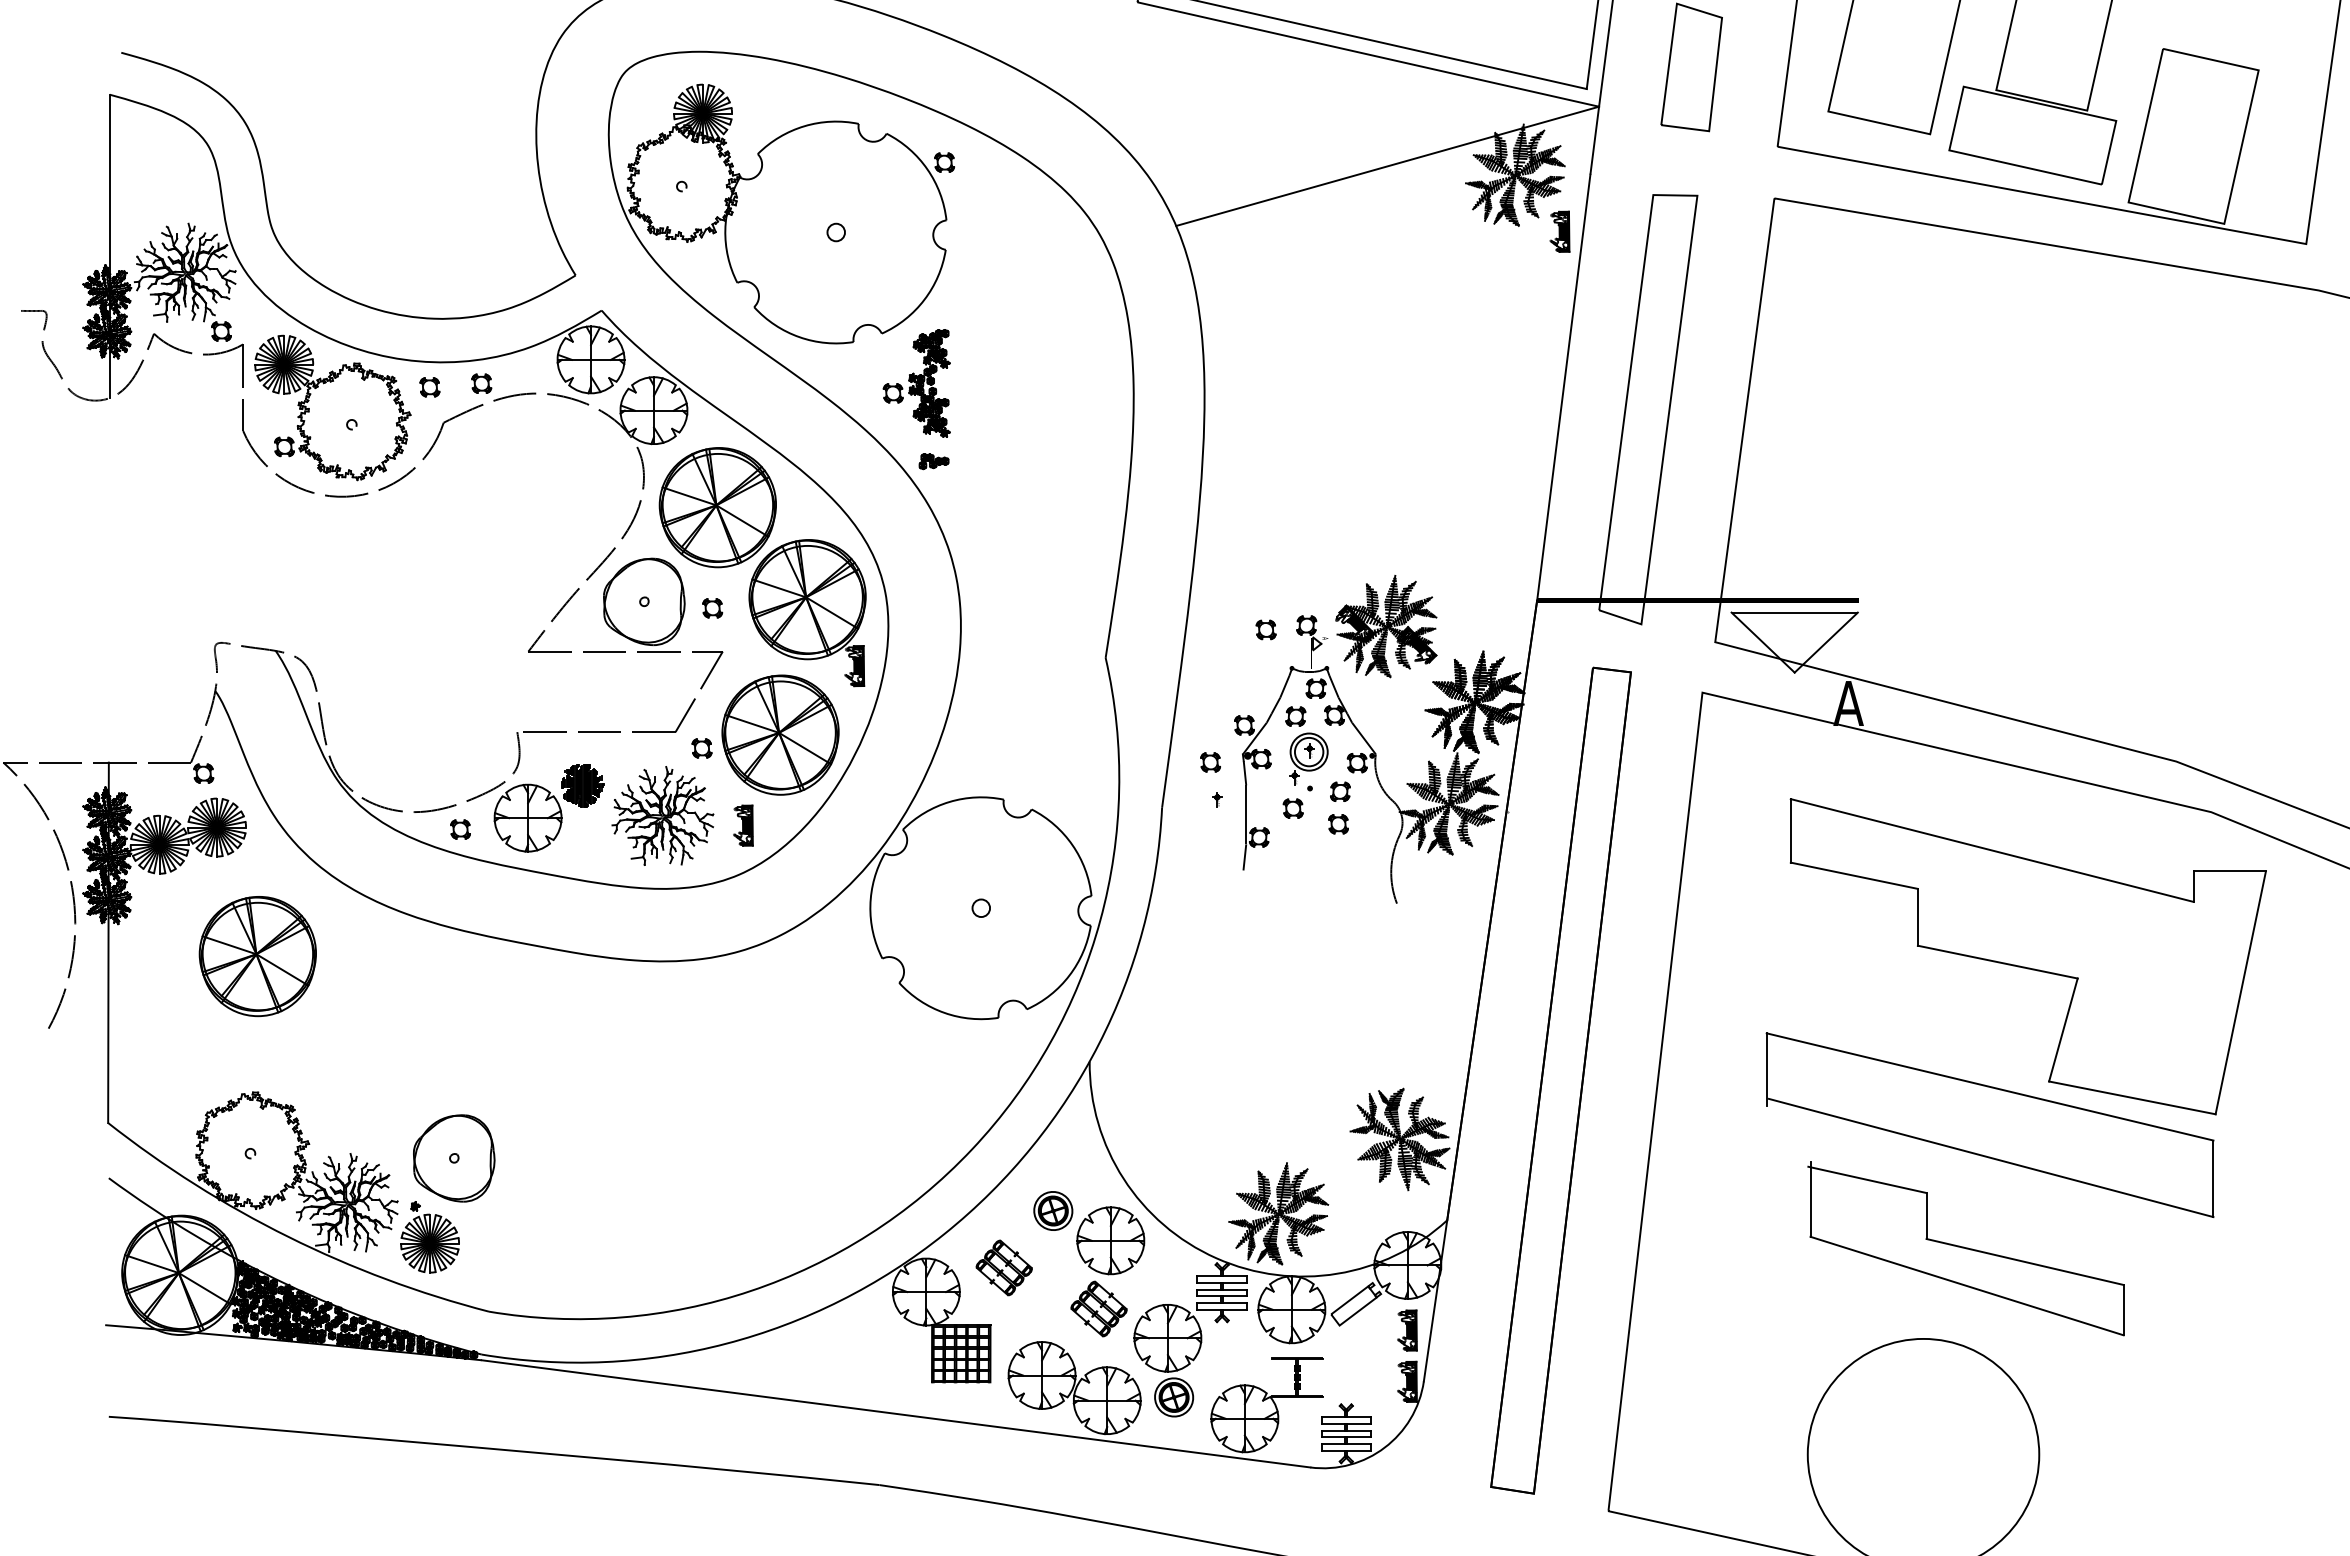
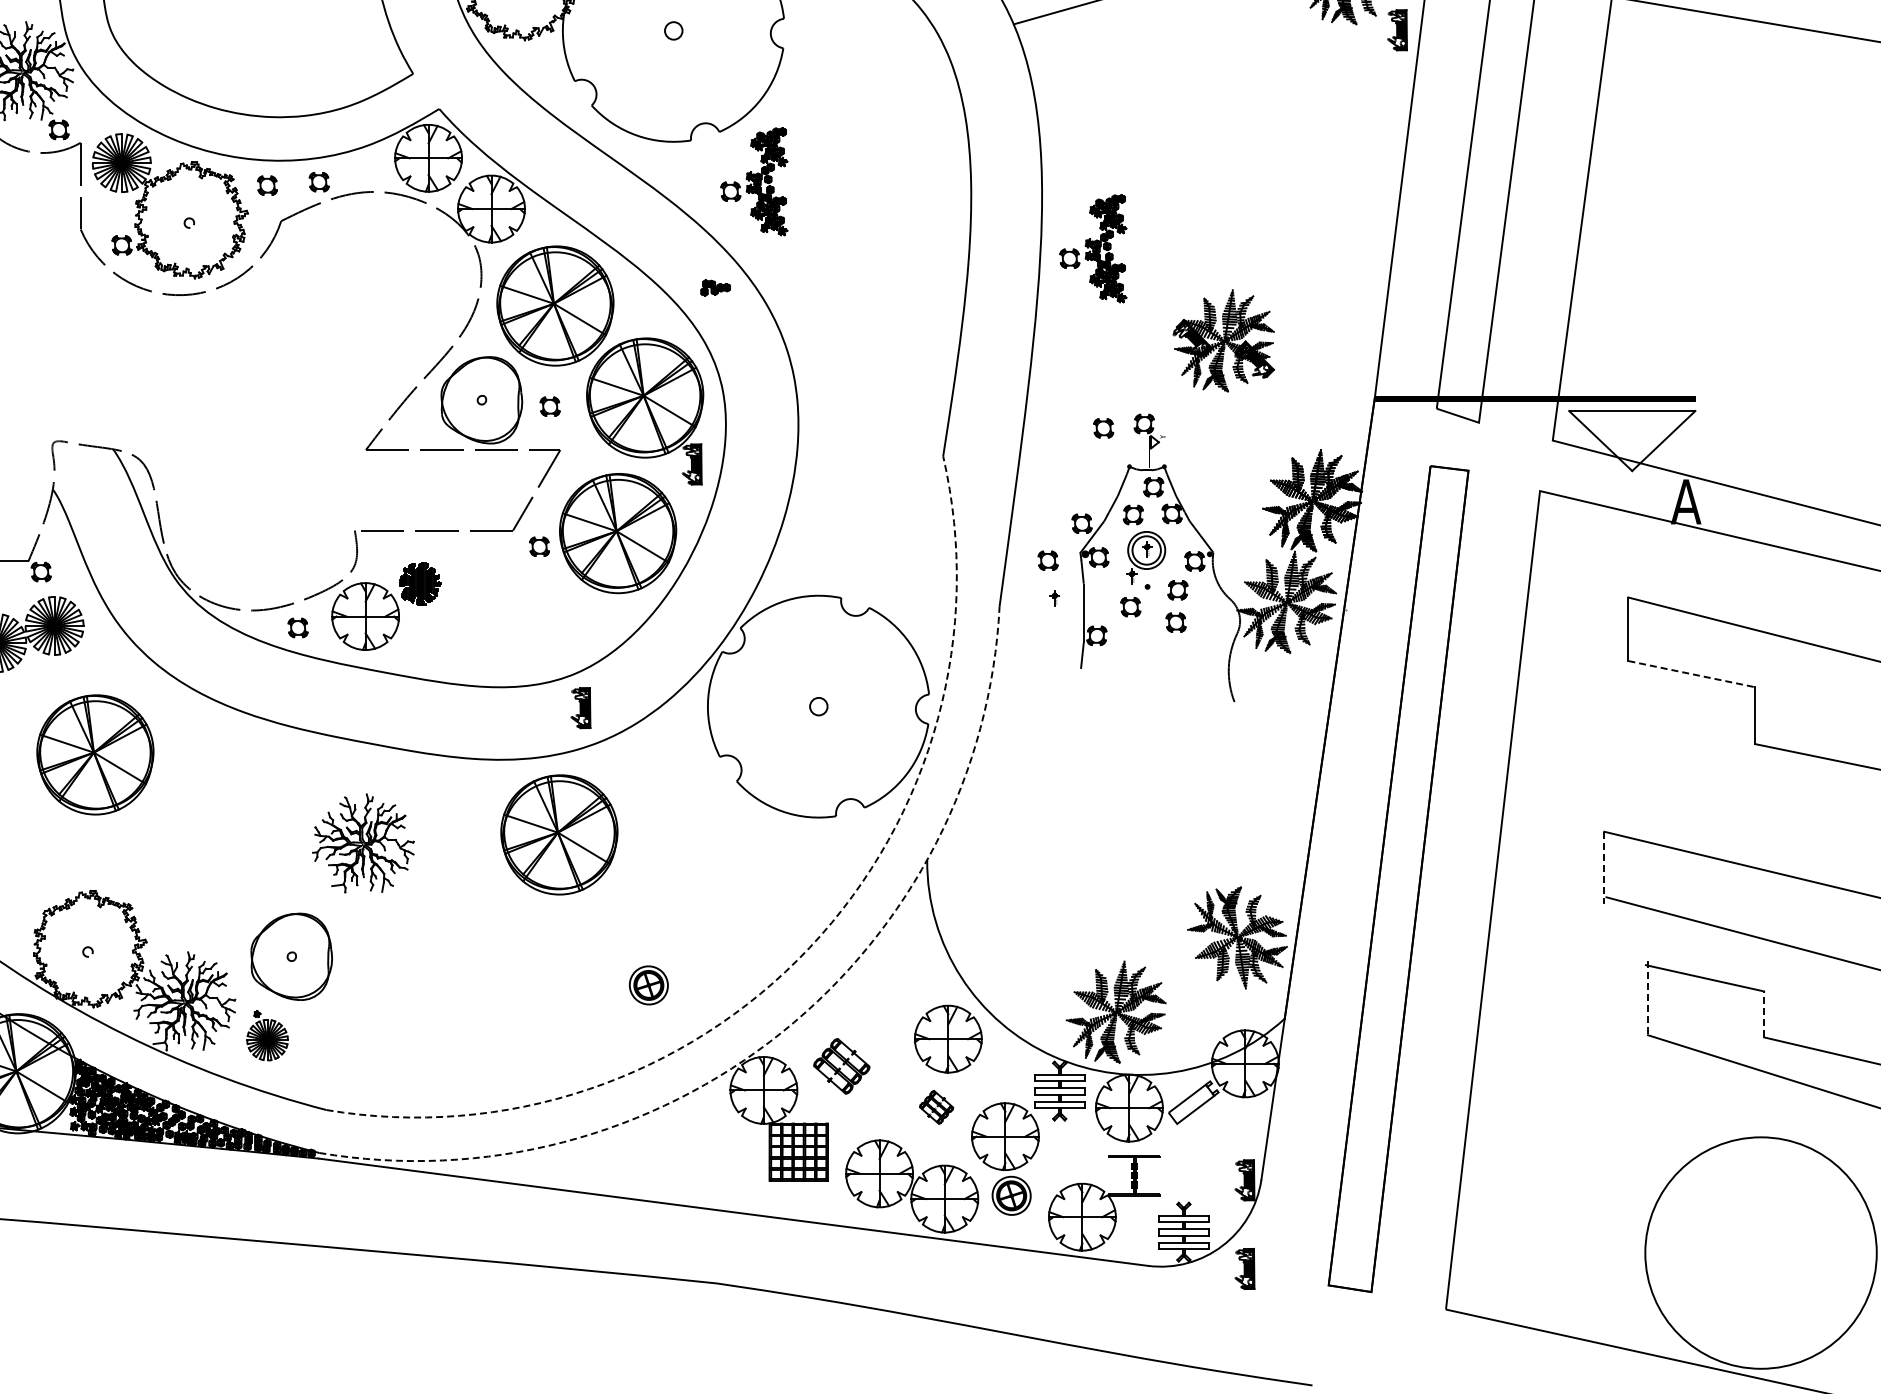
part: (1255, 450) -> (1093, 248), added
part: (933, 461) -> (715, 287), moved
part: (1386, 626) -> (1224, 340), moved
part: (662, 815) -> (363, 842), moved
part: (743, 825) -> (581, 707), moved
line: (1854, 875) -> (1692, 673), solid -> dashed
part: (721, 1036) -> (559, 834), added
line: (1766, 1069) -> (1604, 867), solid -> dashed
arc: (971, 1149) -> (809, 947), solid -> dashed
line: (1810, 1200) -> (1648, 998), solid -> dashed
part: (1053, 1210) -> (649, 984), moved
line: (1926, 1216) -> (1764, 1014), solid -> dashed
arc: (944, 1233) -> (782, 1031), solid -> dashed
part: (429, 1237) -> (267, 1035), size x0.7
part: (1098, 1308) -> (936, 1106), size x0.6
part: (1407, 1330) -> (1245, 1268), moved

